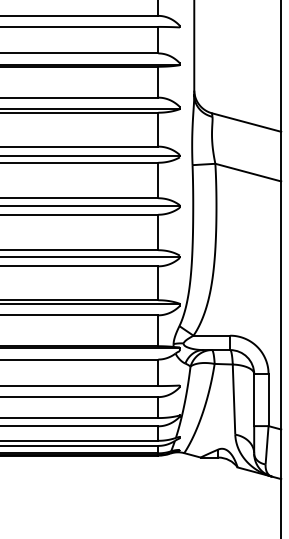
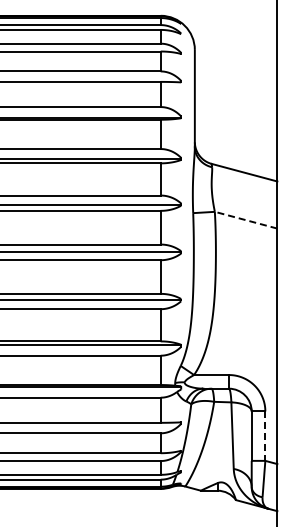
line: (247, 172) -> (245, 220), solid -> dashed
line: (268, 400) -> (265, 436), solid -> dashed

